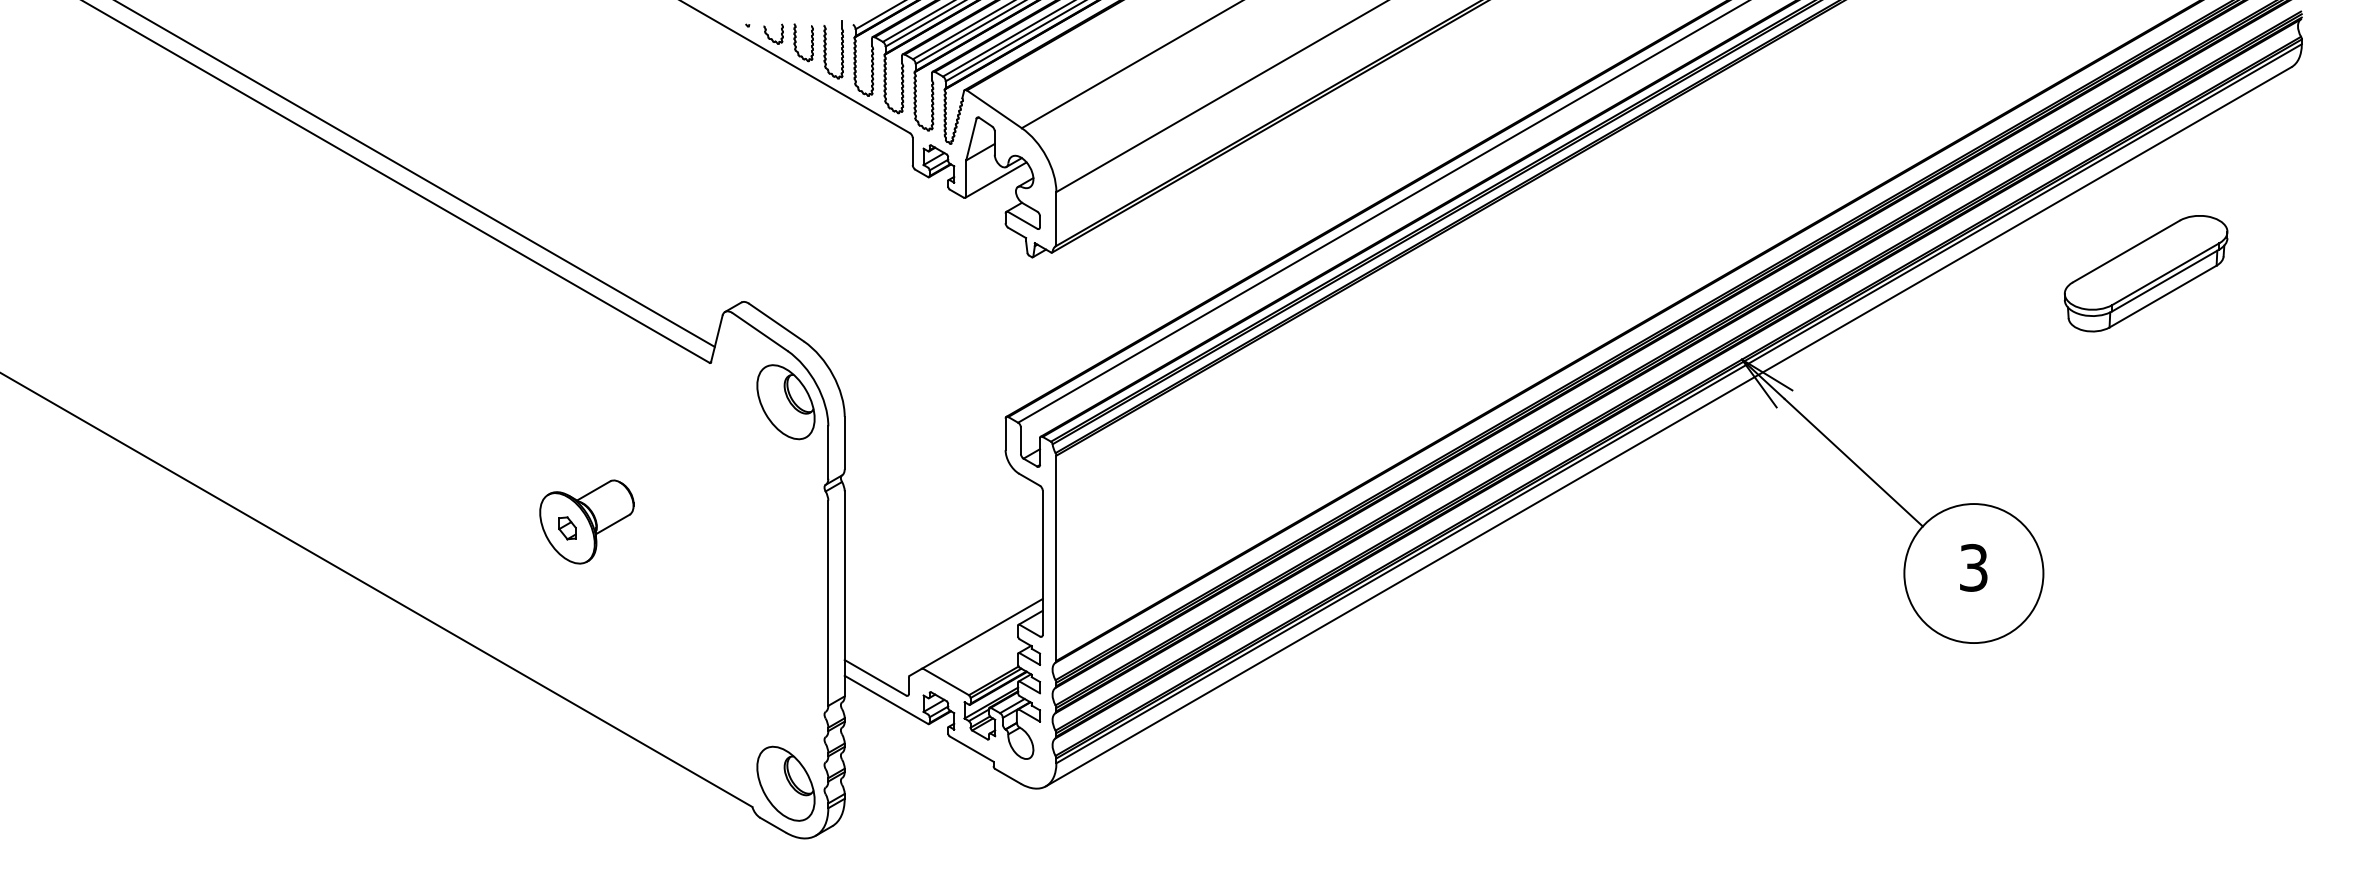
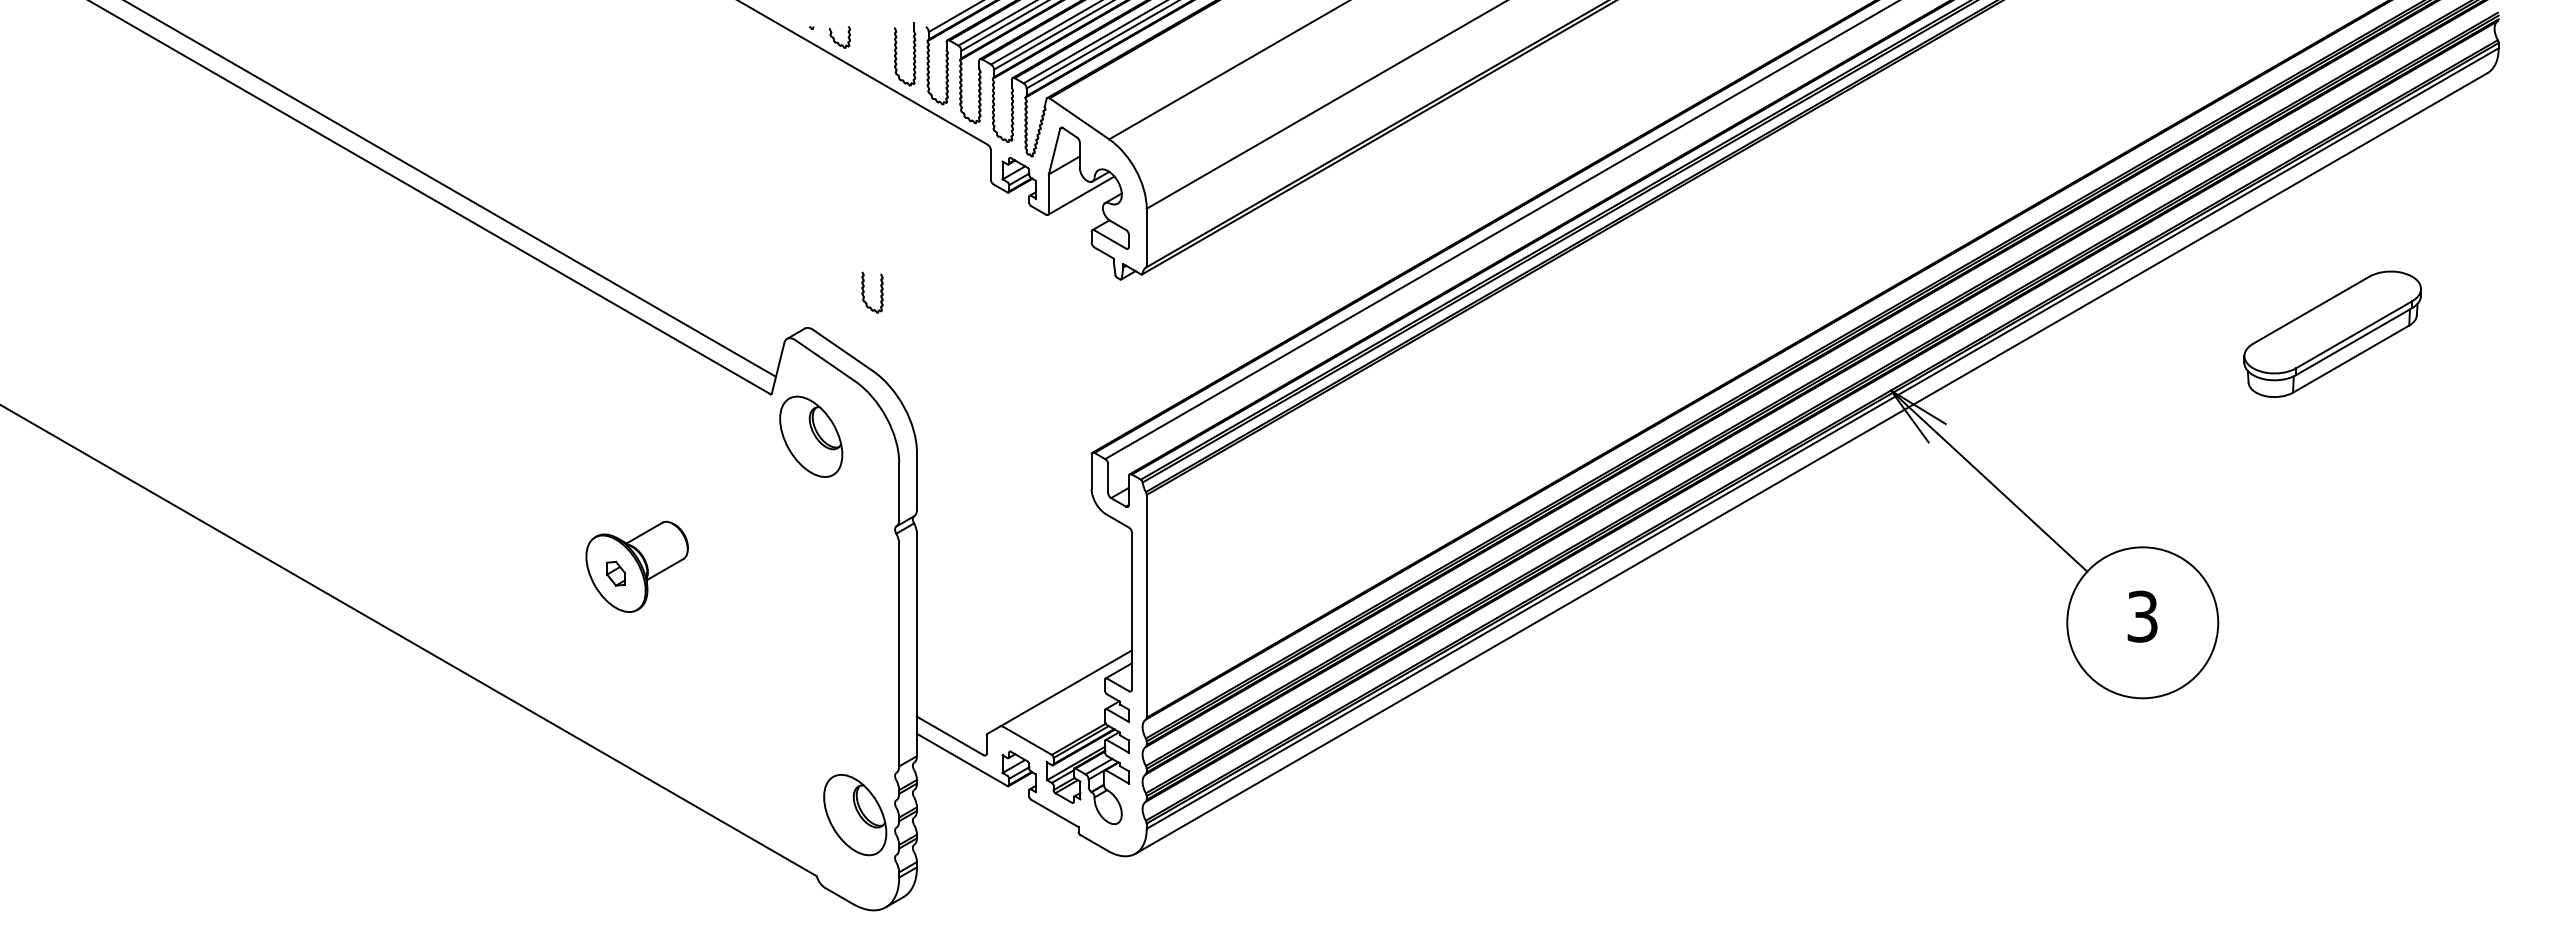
part: (796, 42) -> (864, 292), moved
part: (2145, 272) -> (2332, 333), moved
part: (786, 401) -> (811, 436), moved
part: (786, 784) -> (855, 815), moved

